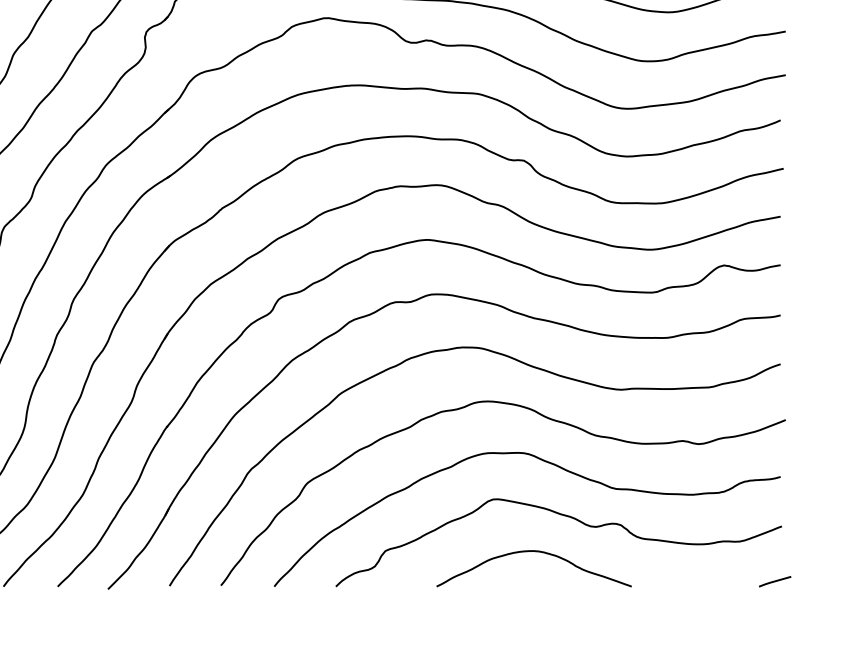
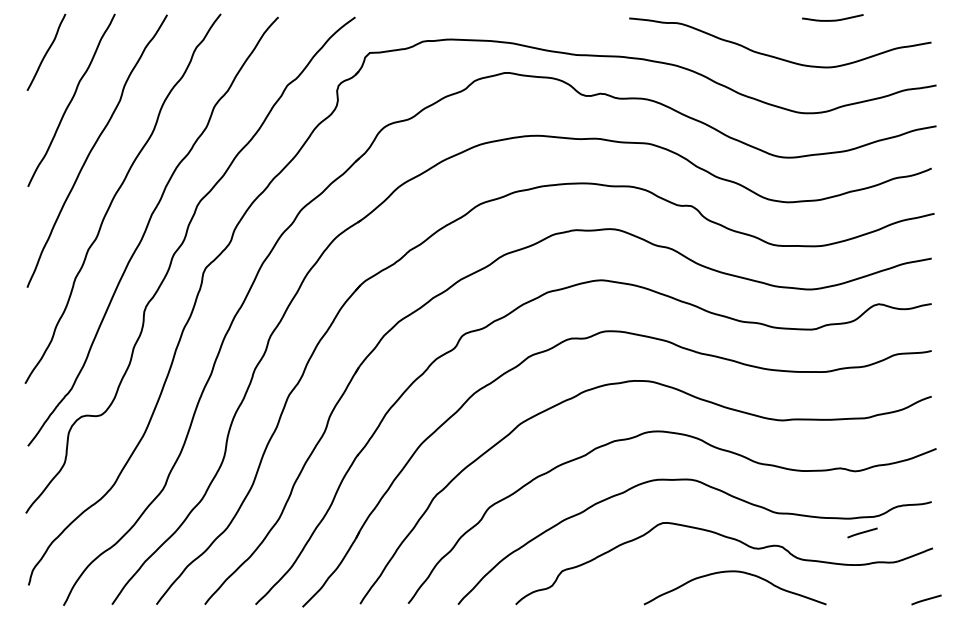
line: (706, 509) -> (862, 532), added
curve: (533, 552) -> (734, 572), moved

